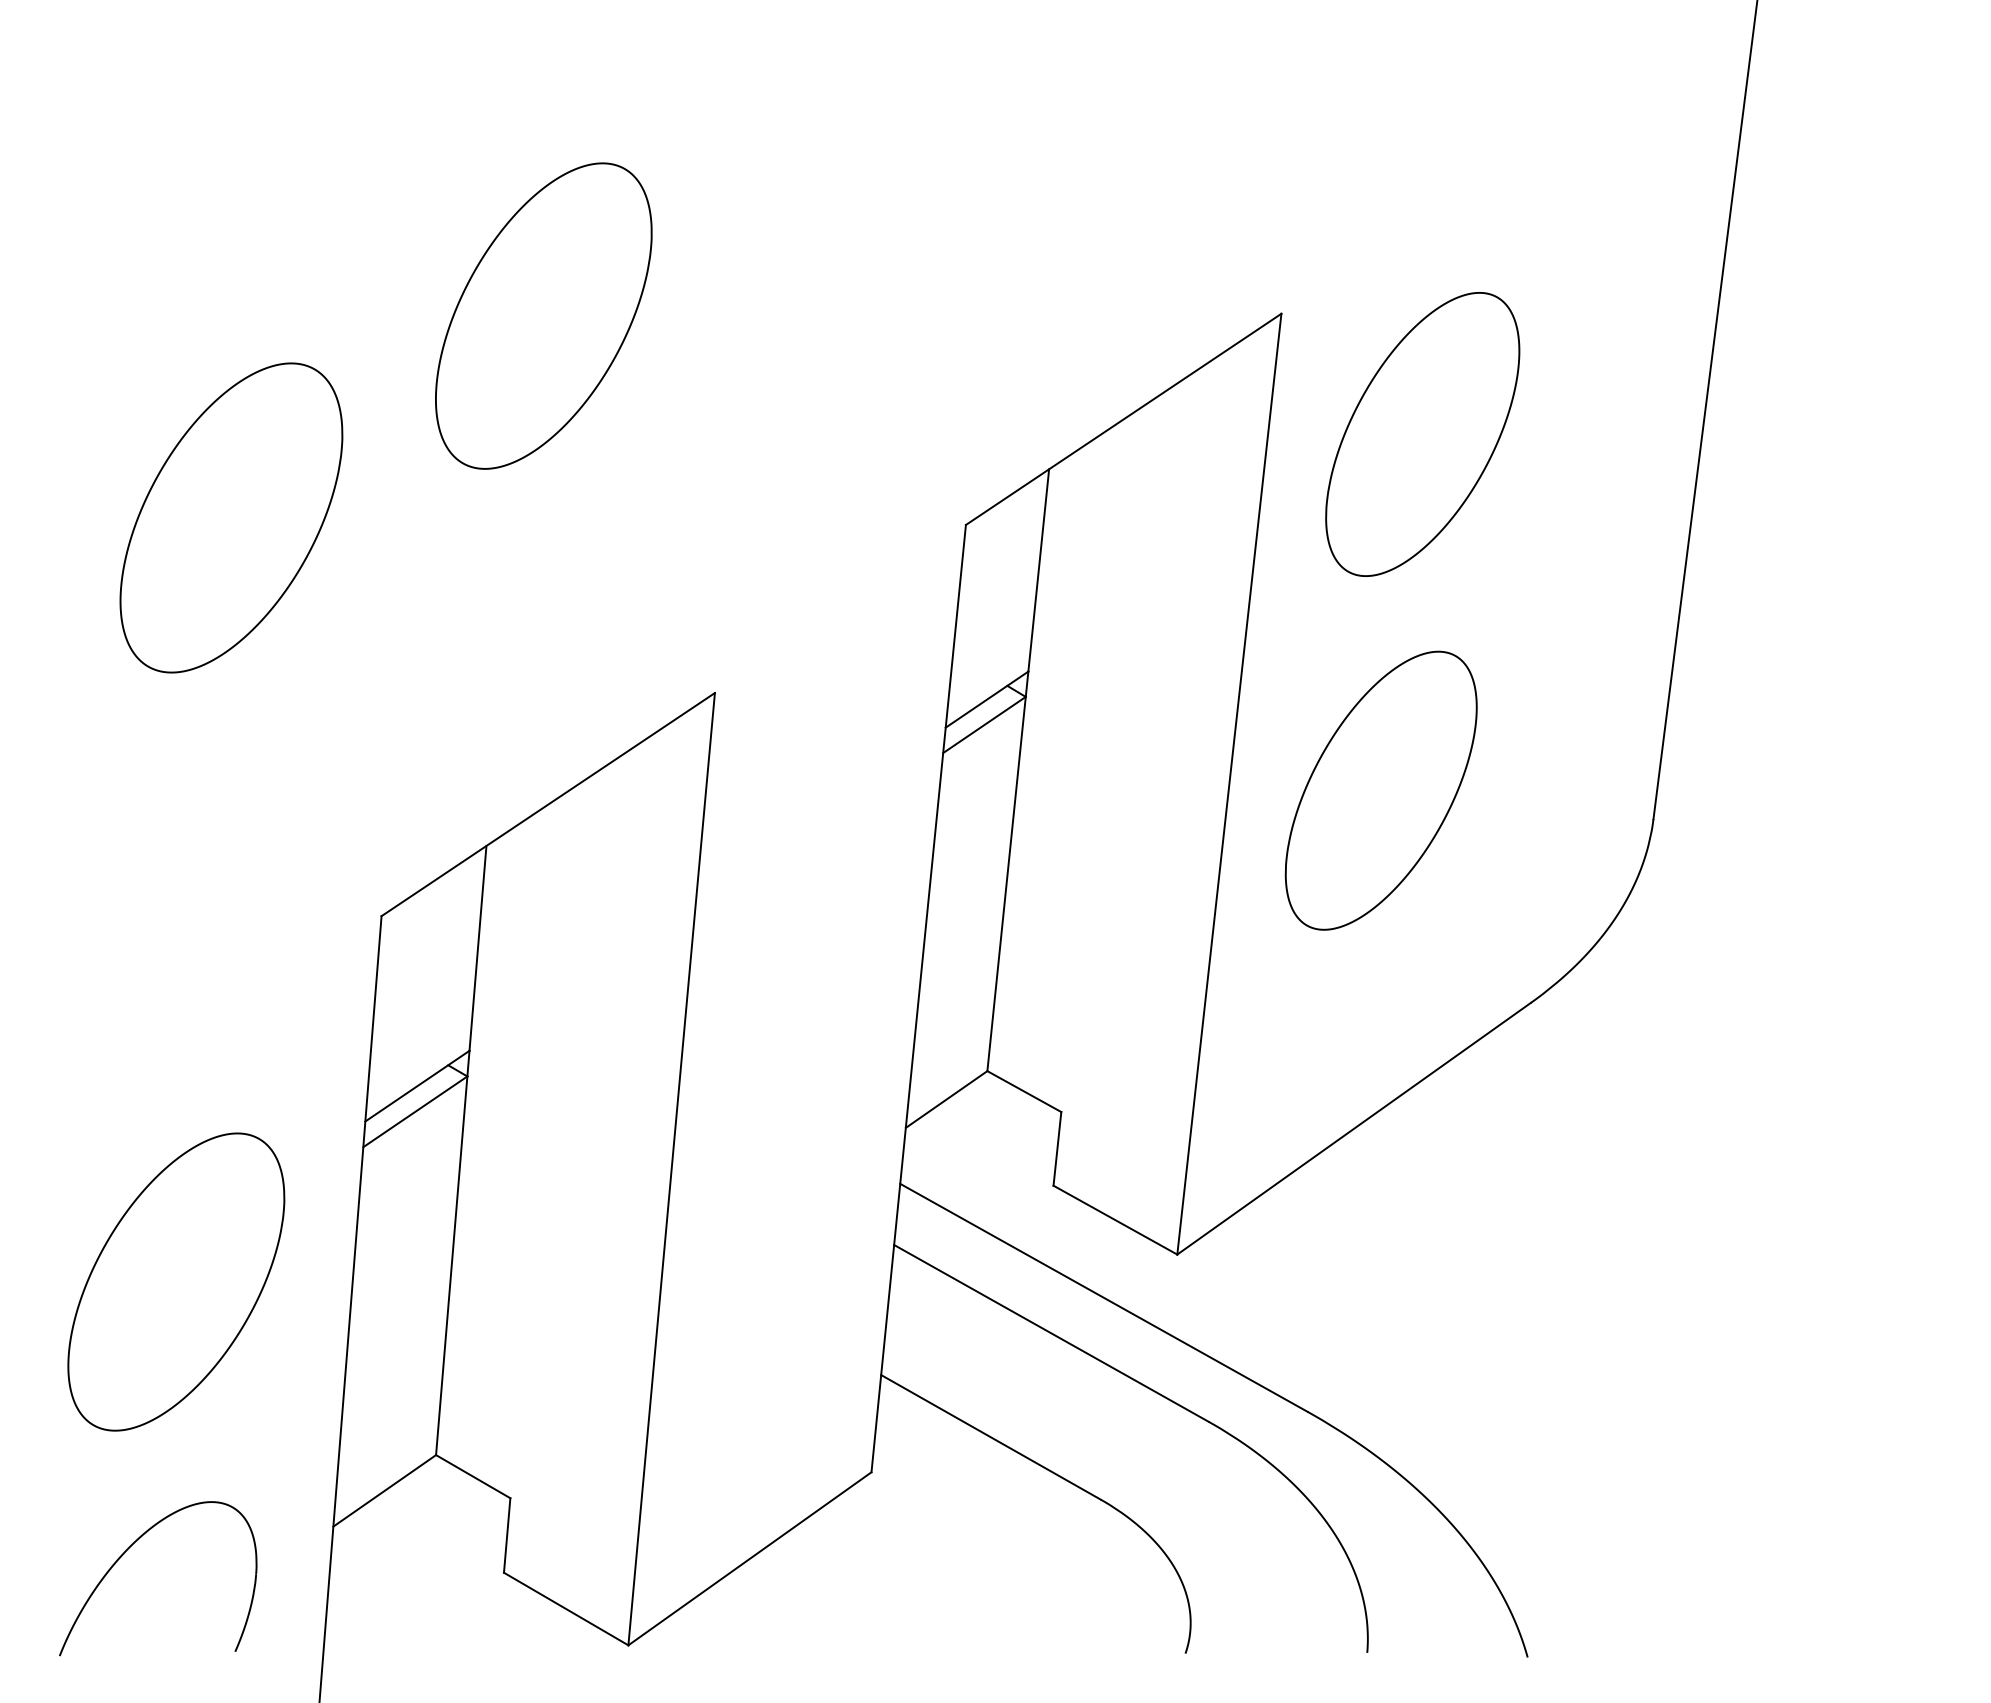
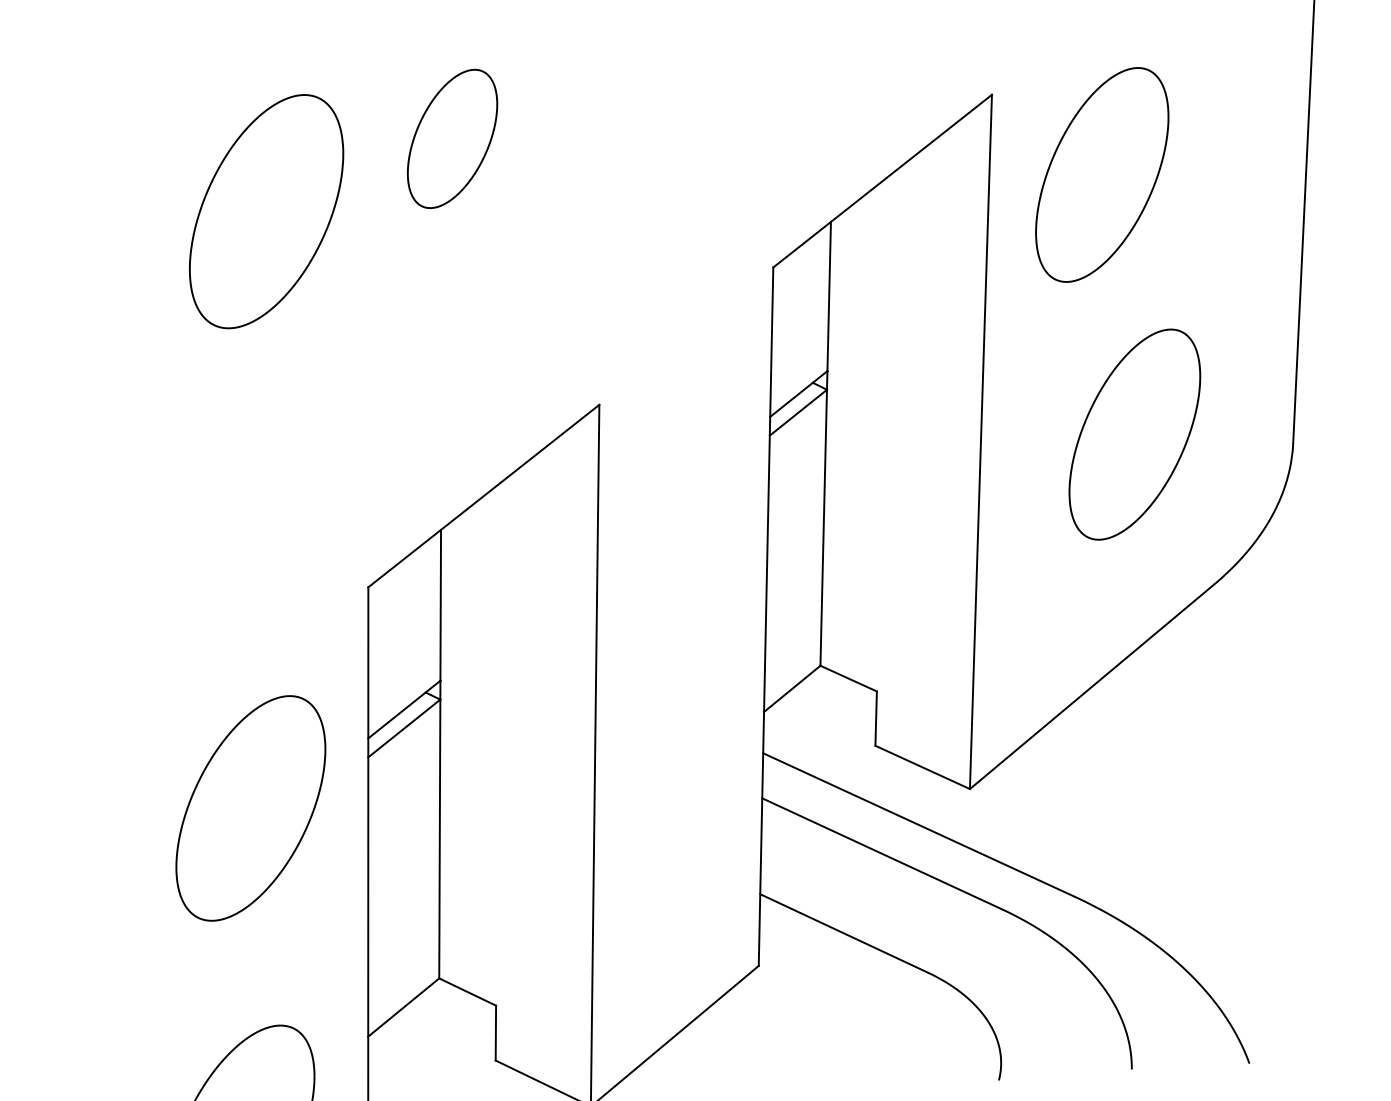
part: (543, 315) -> (452, 138), size x0.6
part: (231, 517) -> (266, 211), moved
part: (1380, 790) -> (1134, 434), moved
part: (176, 1281) -> (250, 808), moved

